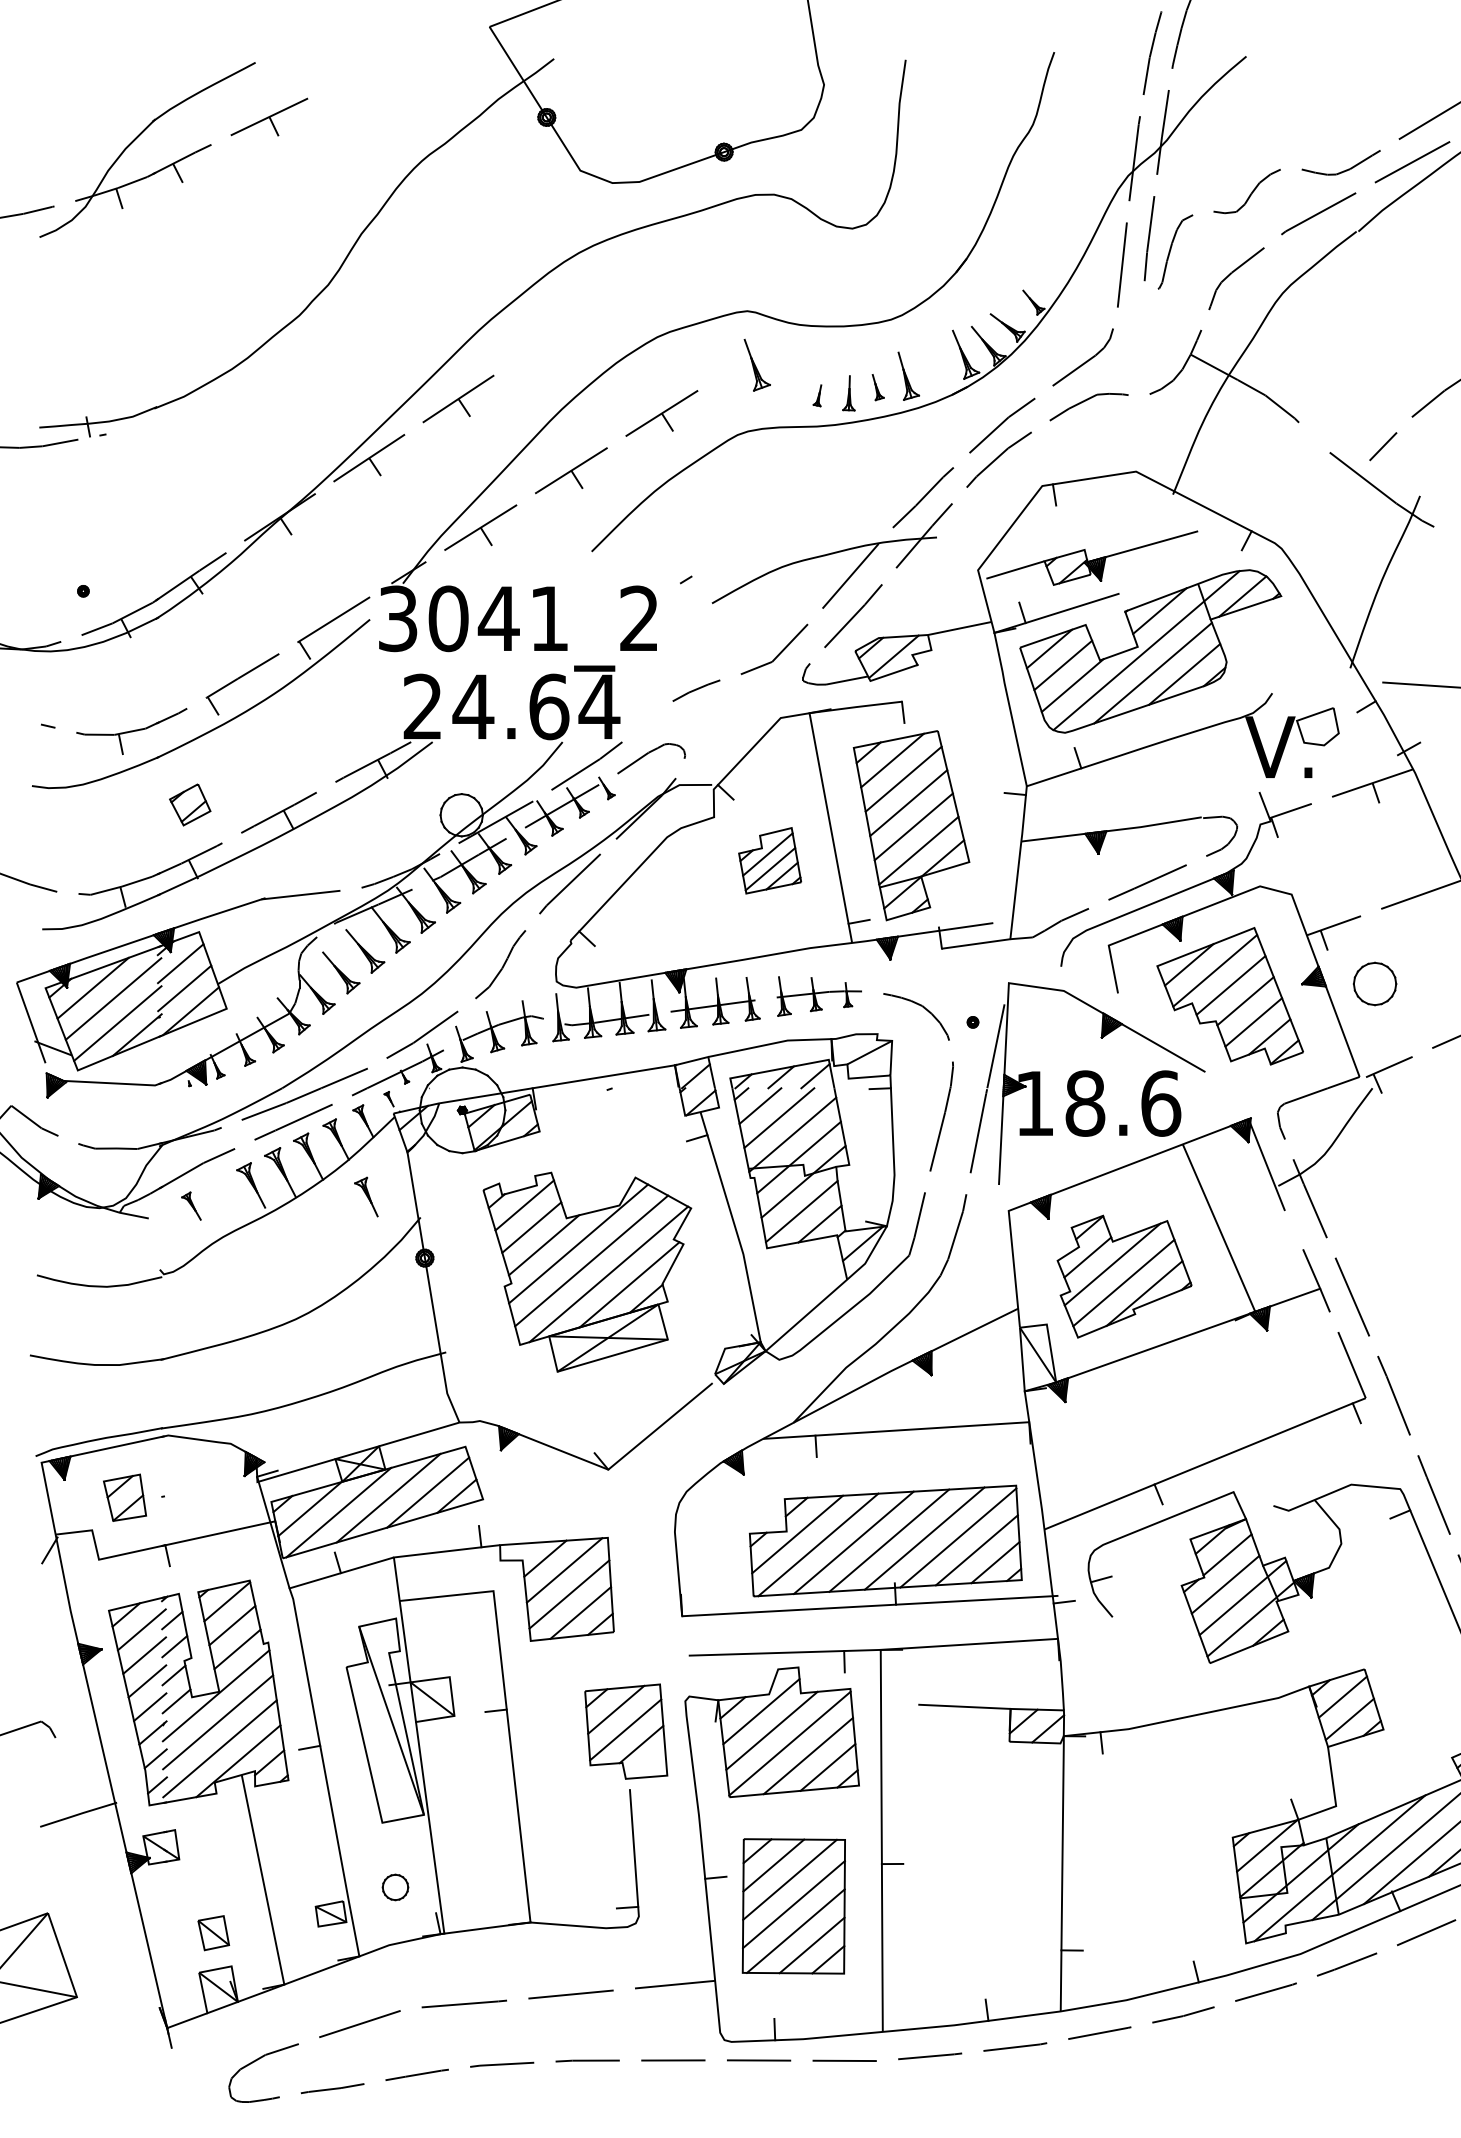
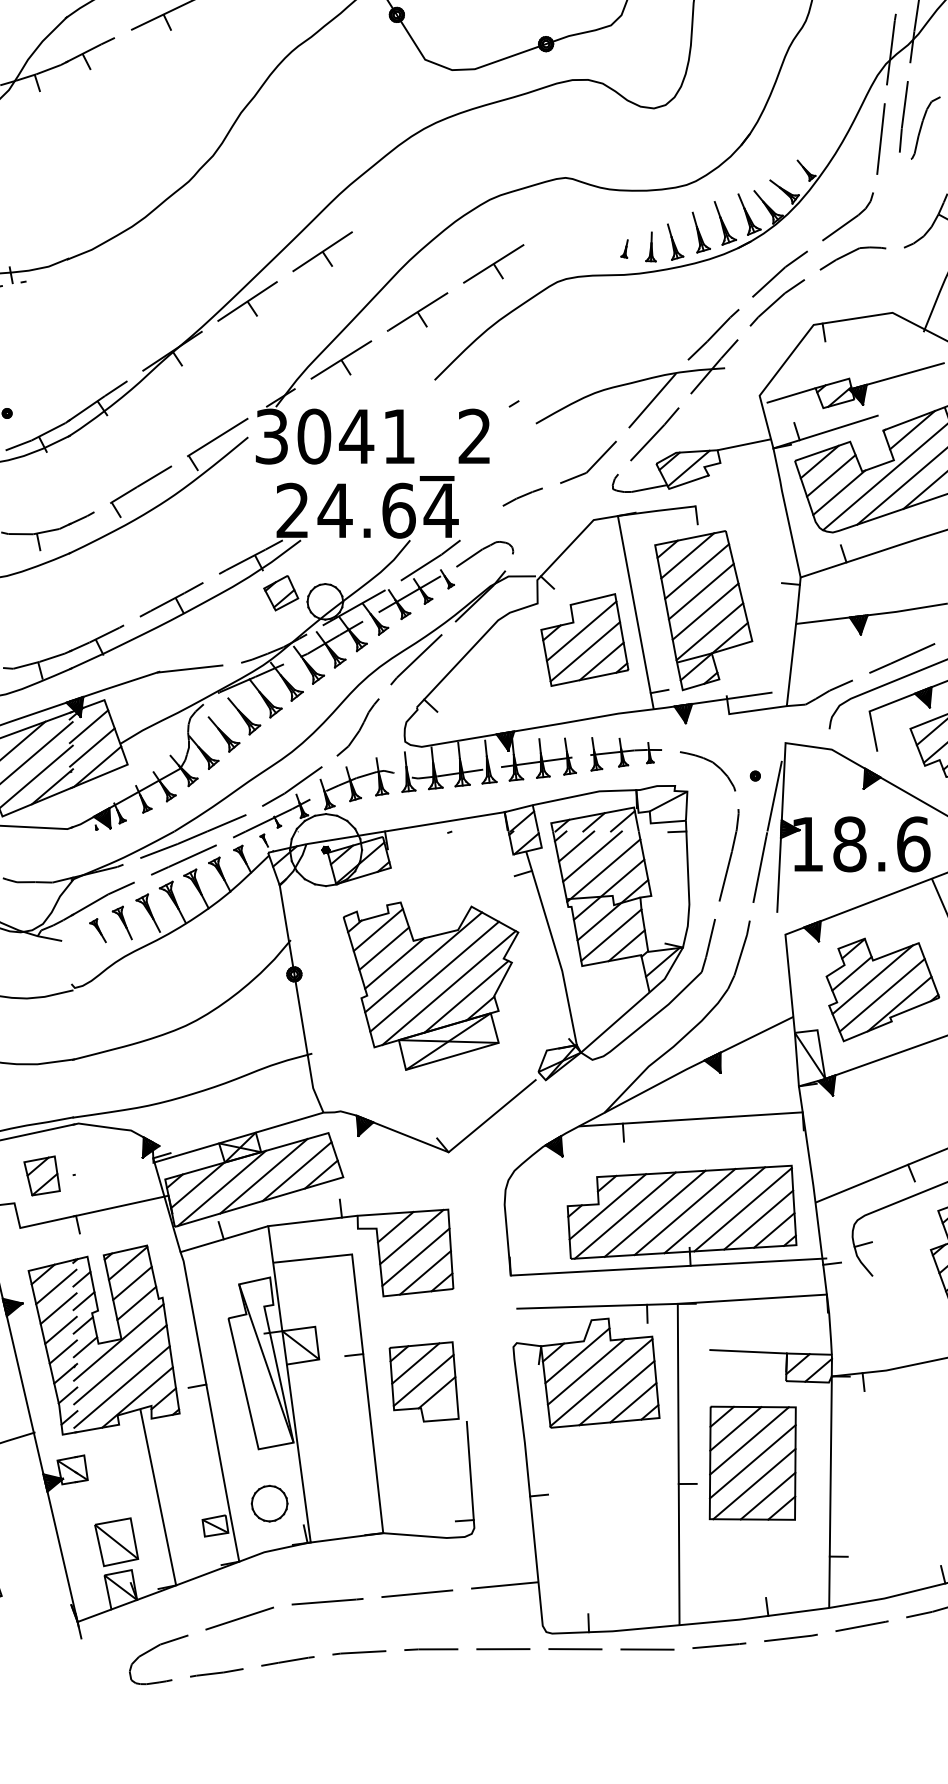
part: (756, 364) -> (724, 222), moved
part: (878, 387) -> (675, 242), size x1.67
part: (190, 804) -> (281, 592), moved
part: (769, 860) -> (584, 639), size x1.67
part: (366, 1196) -> (122, 922), moved
part: (626, 1731) -> (424, 1381), moved
part: (395, 1887) -> (269, 1503), size x1.67
part: (793, 1906) -> (752, 1463), moved
part: (213, 1932) -> (116, 1541), size x1.67

